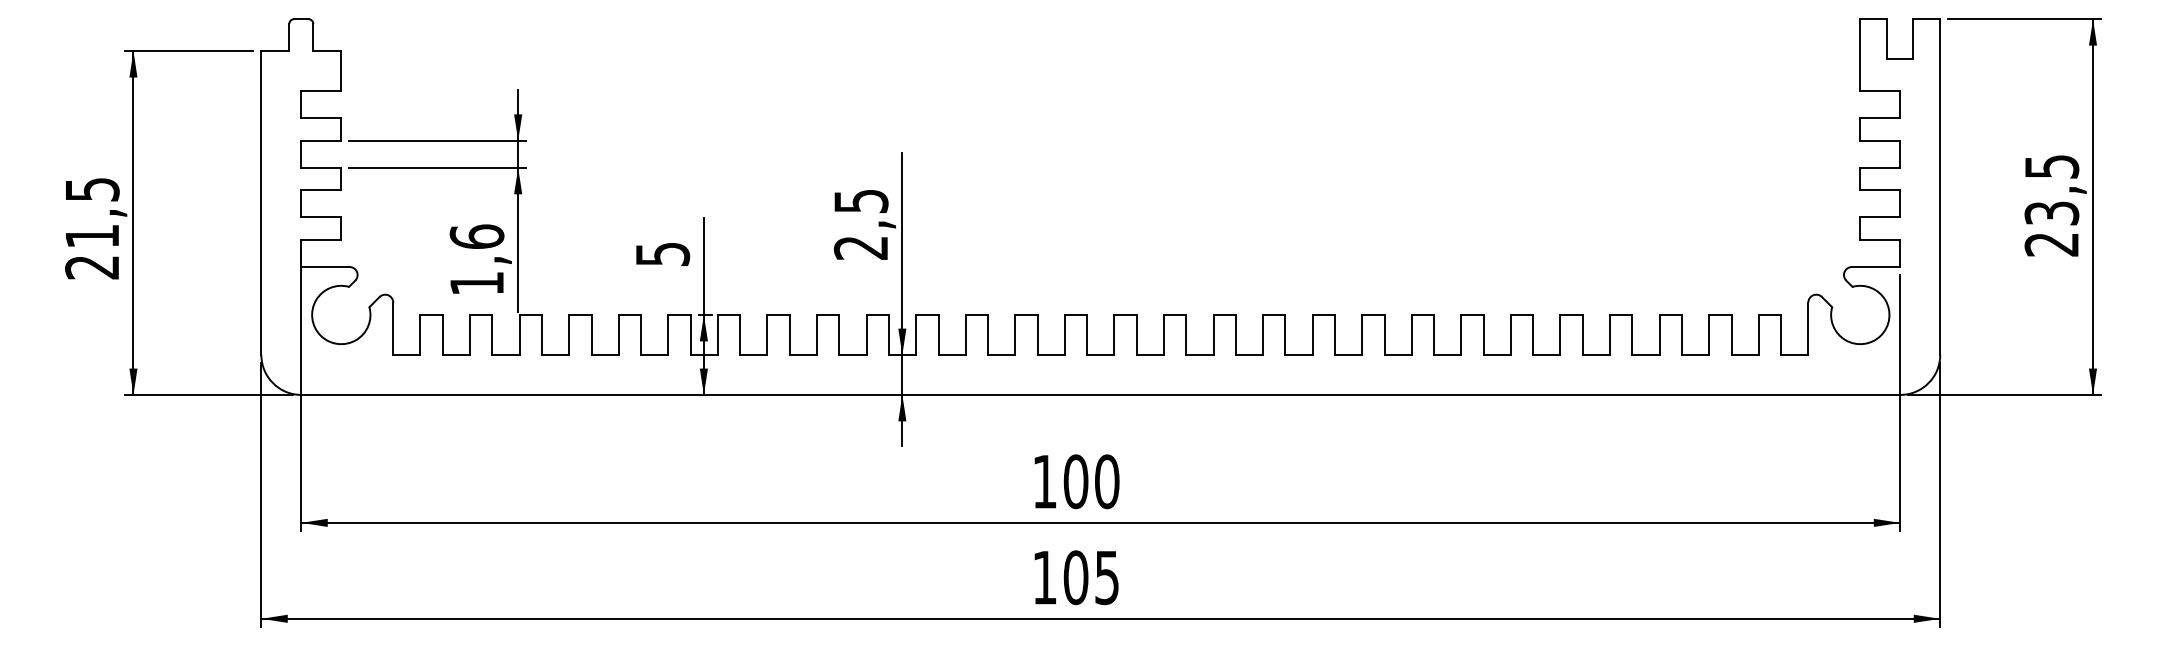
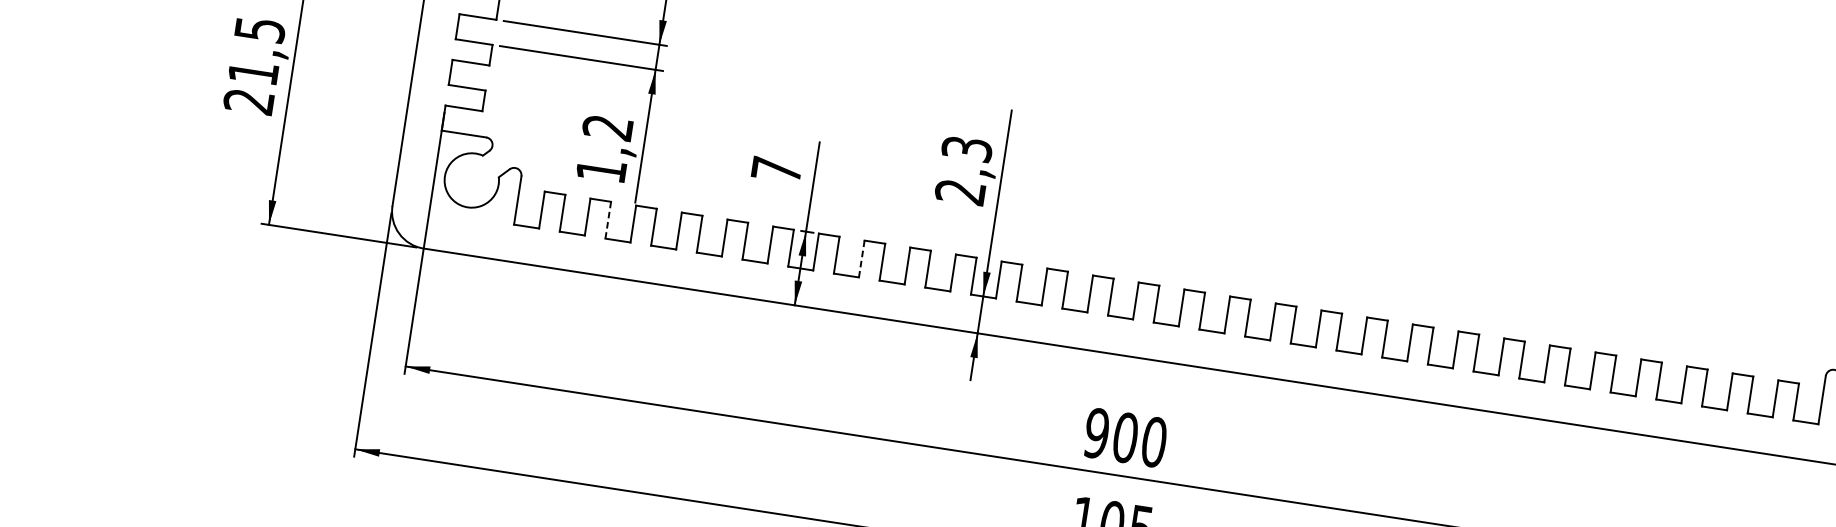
text: (860, 200) -> (966, 148), 2,5 -> 2,3
text: (476, 236) -> (607, 127), 1,6 -> 1,2
text: (663, 254) -> (777, 170), 5 -> 7
line: (492, 334) -> (608, 219), solid -> dashed
line: (767, 334) -> (861, 258), solid -> dashed
text: (1044, 481) -> (1096, 433), 100 -> 900

